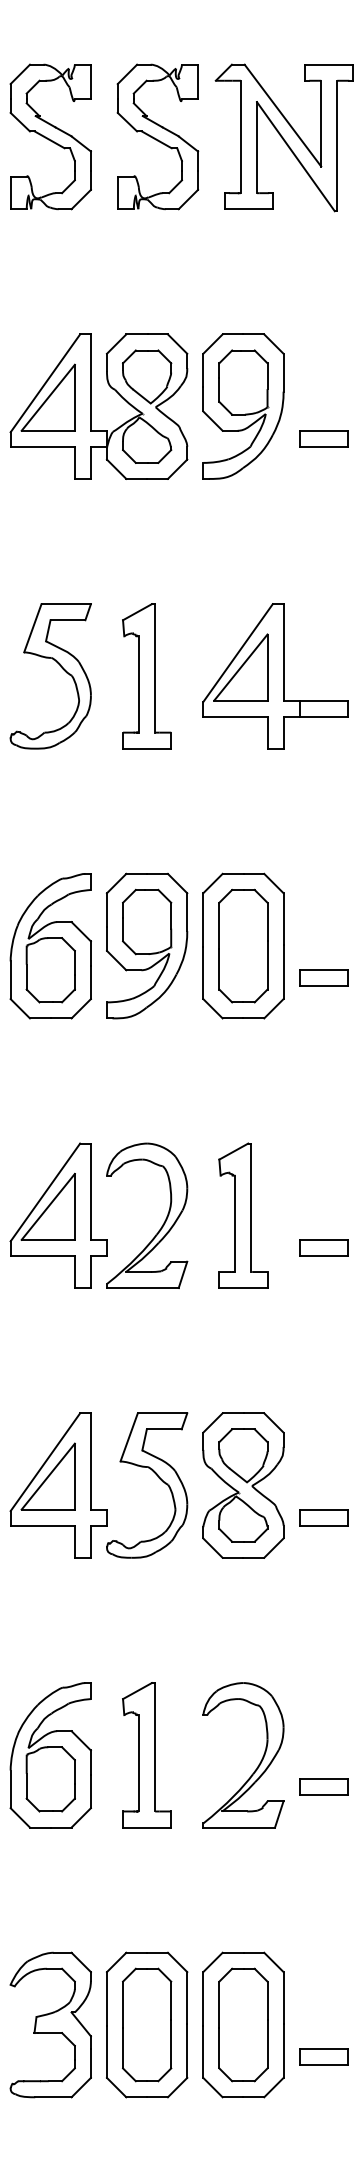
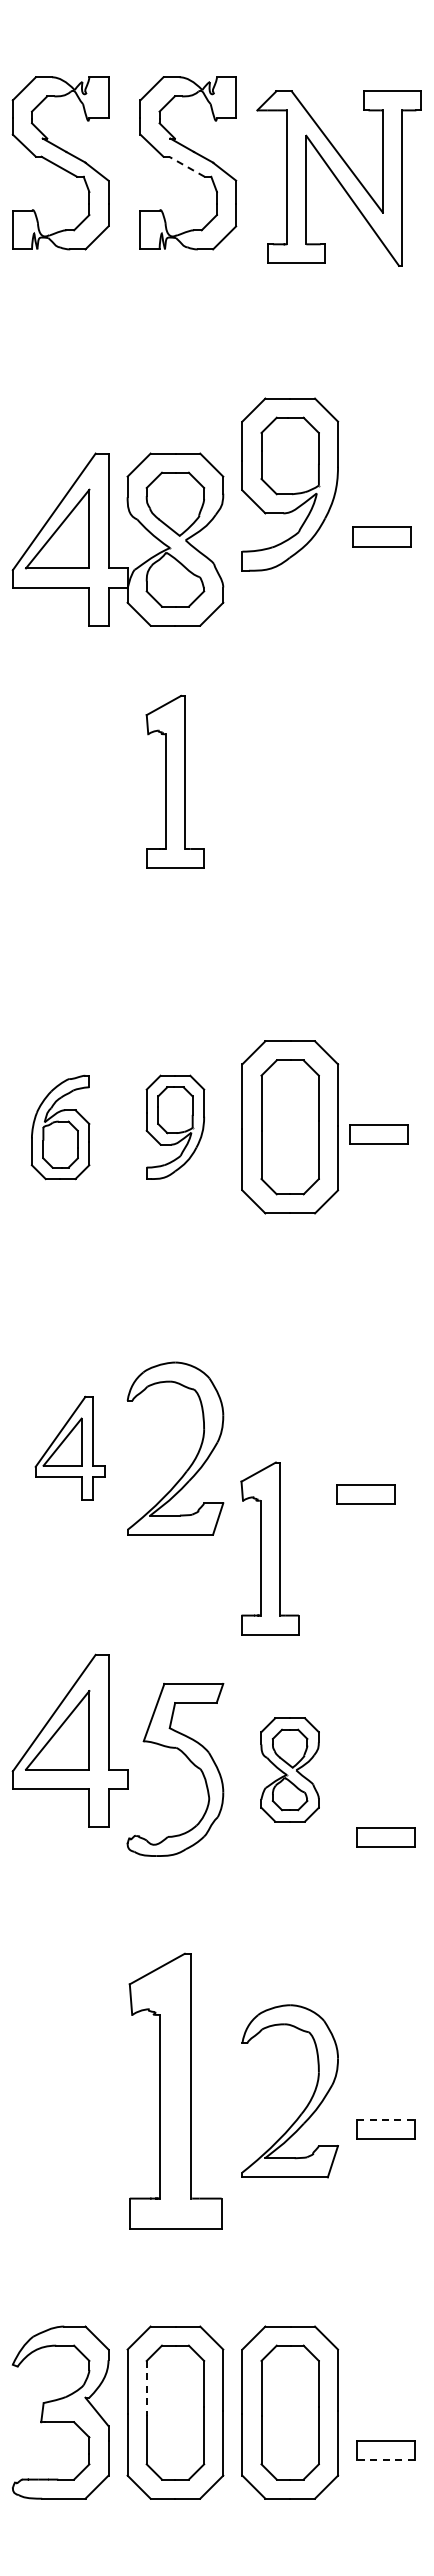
part: (283, 137) -> (338, 178), moved
line: (156, 139) -> (186, 166), solid -> dashed
part: (91, 406) -> (109, 539), moved
part: (323, 438) -> (381, 536), moved
part: (62, 669) -> (74, 797), removed
part: (146, 675) -> (174, 781), moved
part: (275, 675) -> (328, 805), removed
part: (50, 946) -> (60, 1127), size x0.6
part: (147, 946) -> (175, 1127), size x0.6
part: (323, 978) -> (378, 1134), moved
part: (58, 1215) -> (69, 1448), size x0.6
part: (242, 1215) -> (269, 1548), moved
part: (323, 1247) -> (365, 1494), moved
part: (58, 1485) -> (69, 1740), moved
part: (242, 1485) -> (289, 1769), size x0.6
part: (323, 1517) -> (385, 1837), moved
part: (146, 1754) -> (174, 2090), size x1.6
part: (50, 1755) -> (60, 2091), removed
line: (323, 1778) -> (385, 2119), solid -> dashed
line: (122, 2004) -> (146, 2388), solid -> dashed
line: (323, 2065) -> (385, 2460), solid -> dashed

